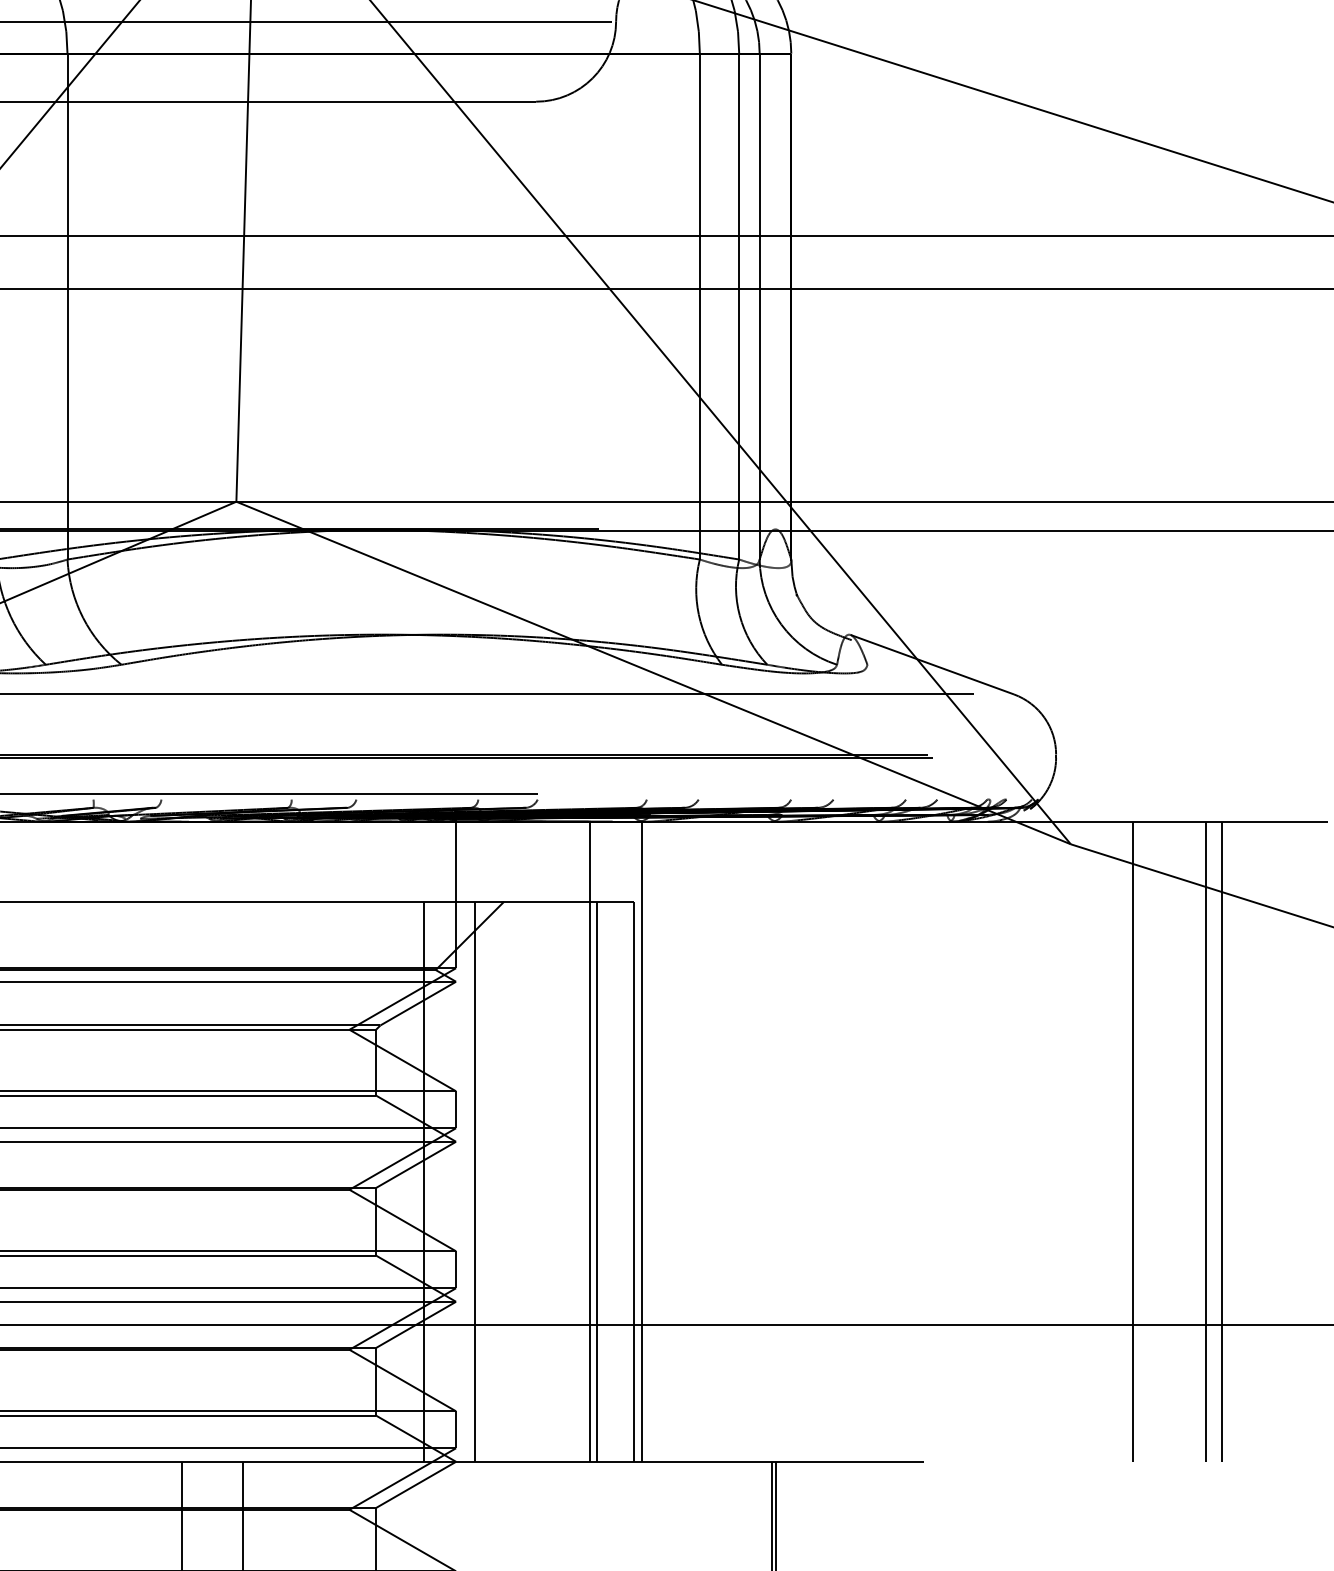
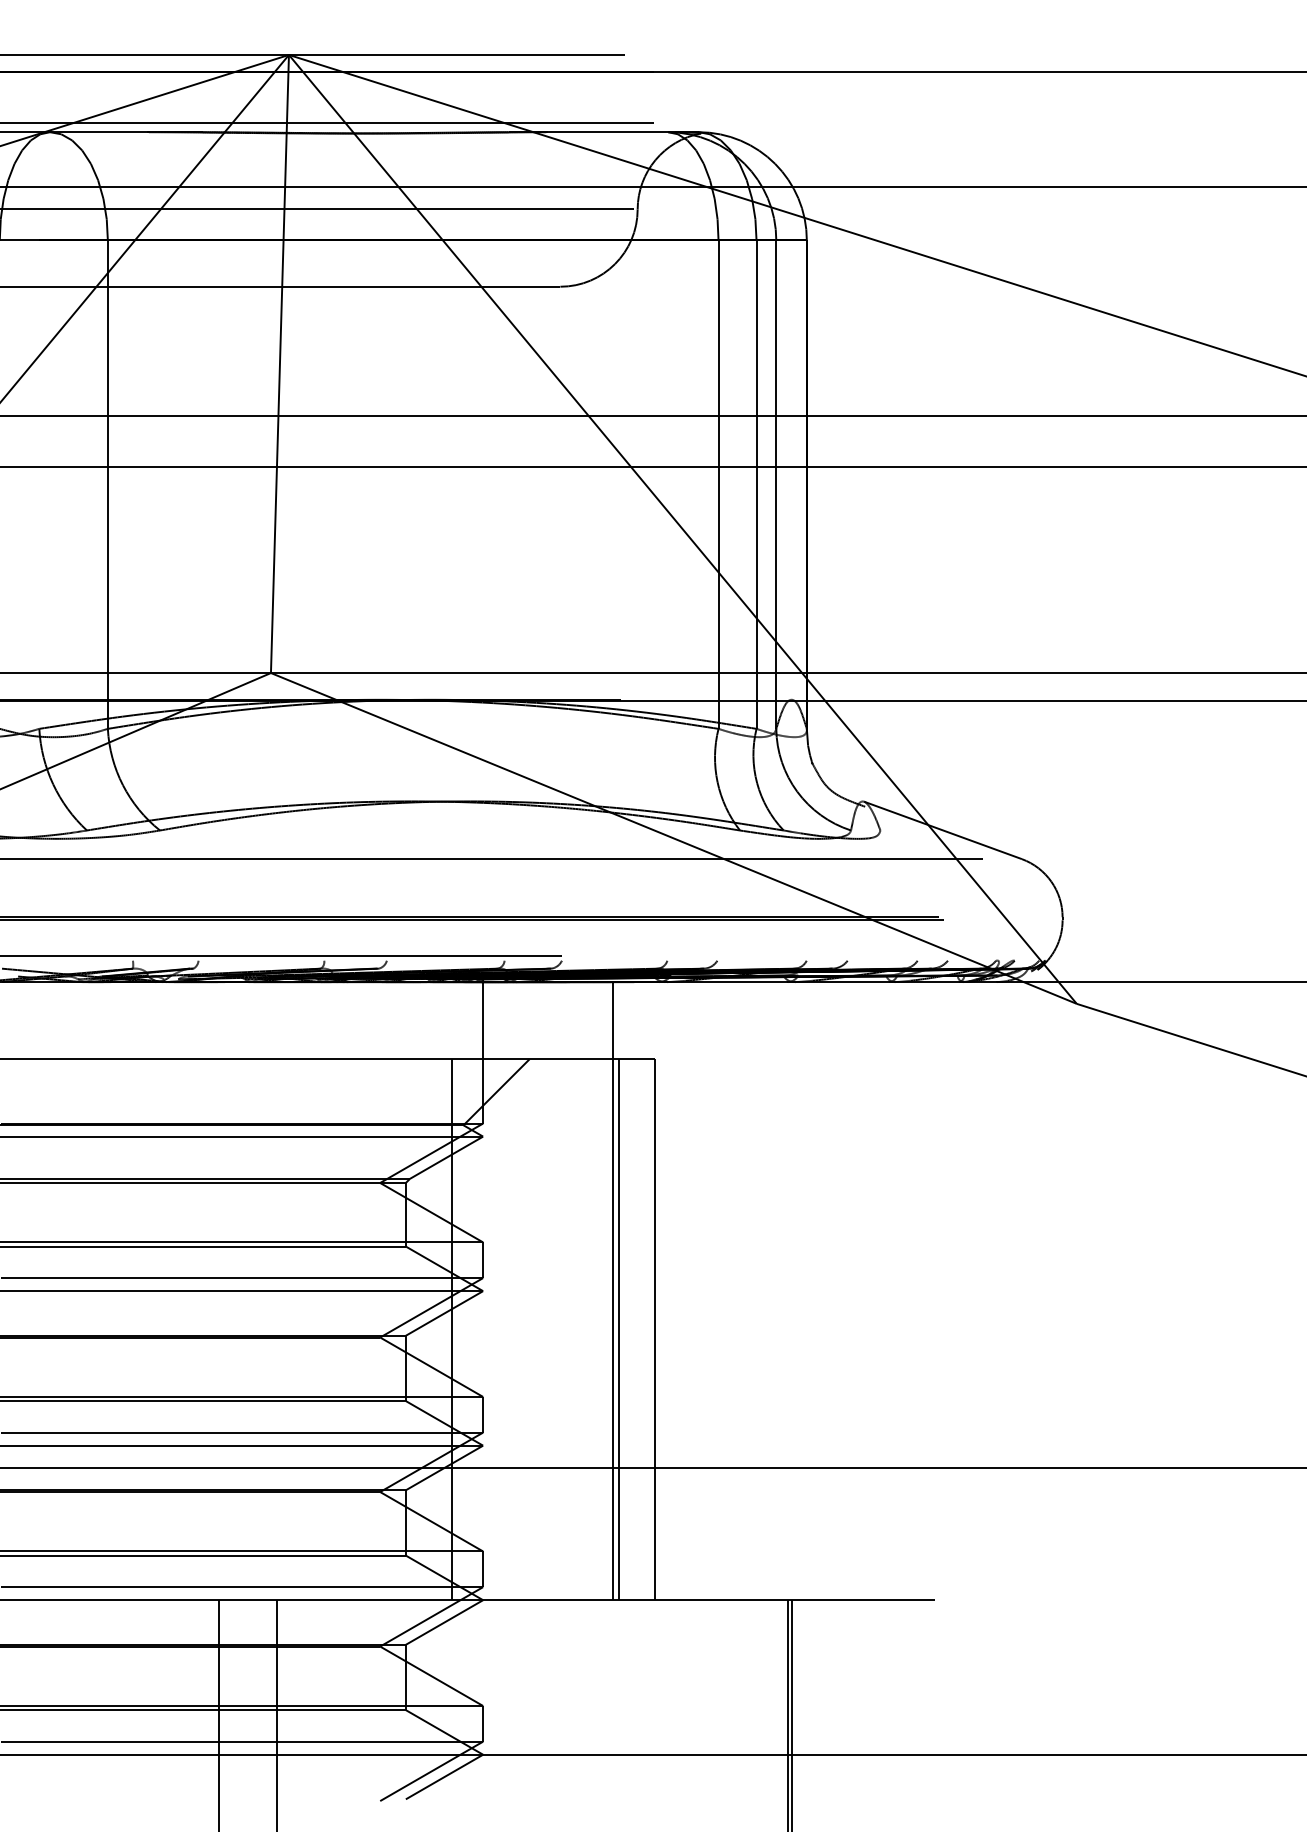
line: (641, 1142) -> (662, 1291), removed
line: (1133, 1142) -> (1137, 1291), removed
line: (1205, 1142) -> (1206, 1291), removed
line: (1221, 1142) -> (1222, 1291), removed
line: (474, 1181) -> (500, 1329), removed

